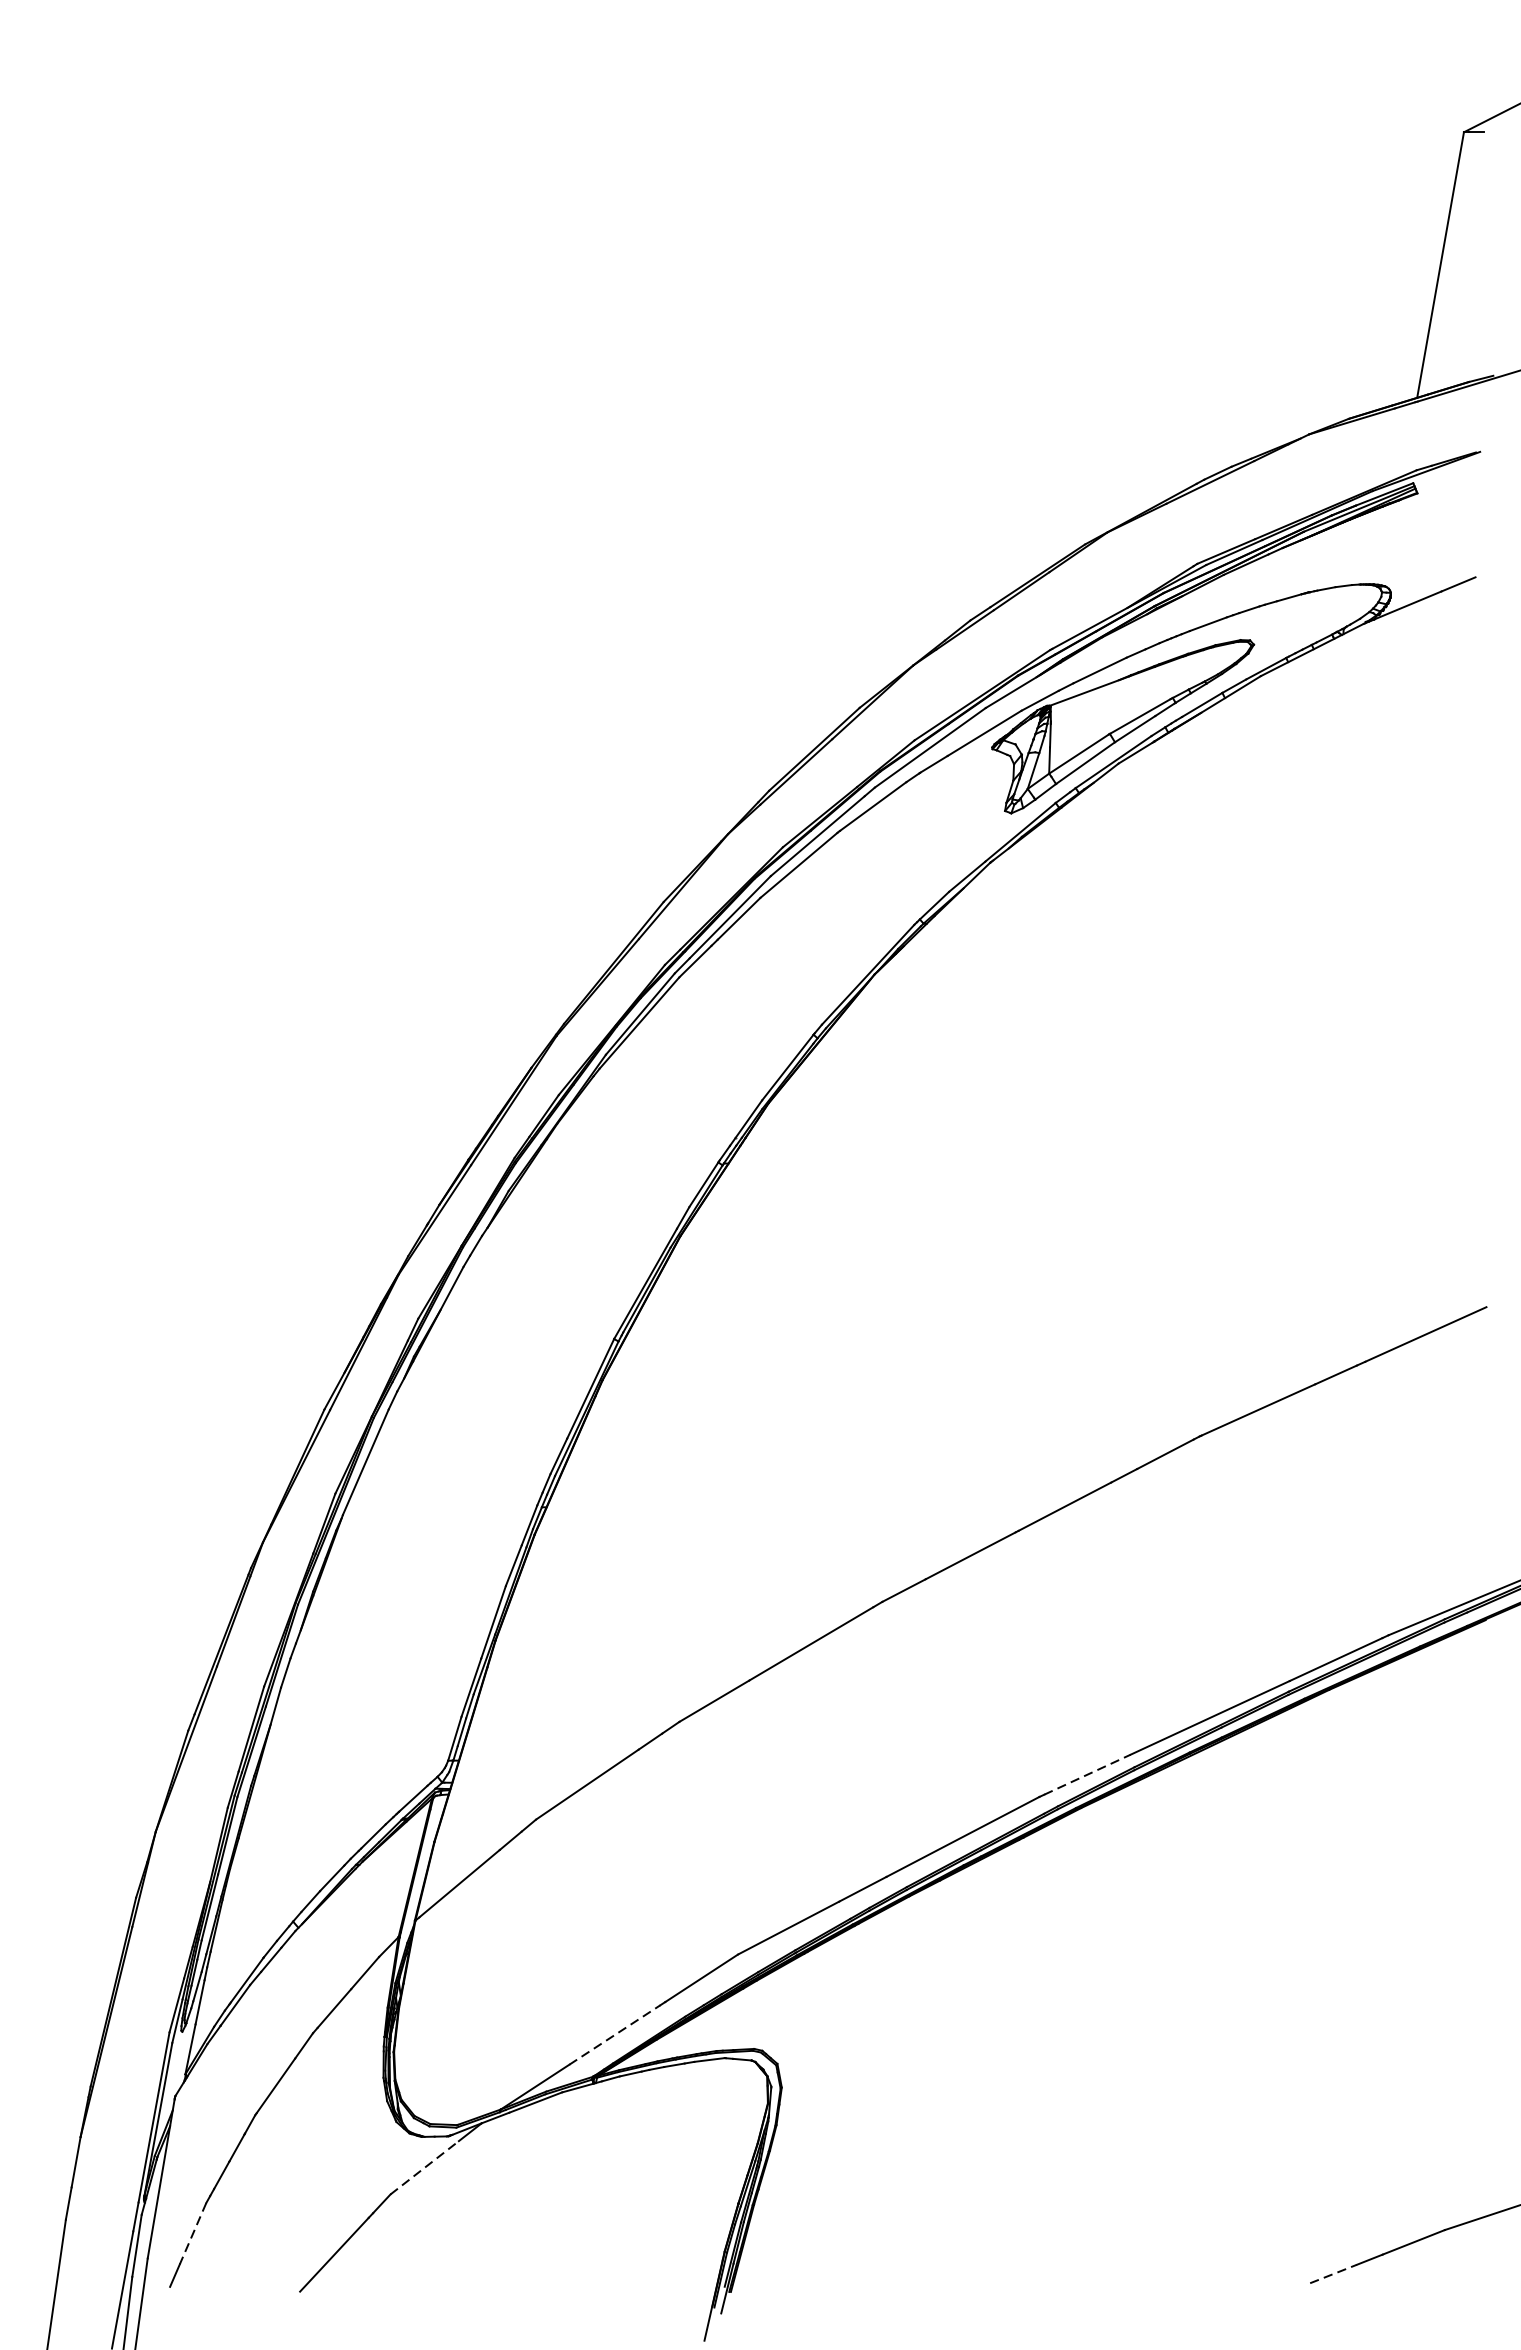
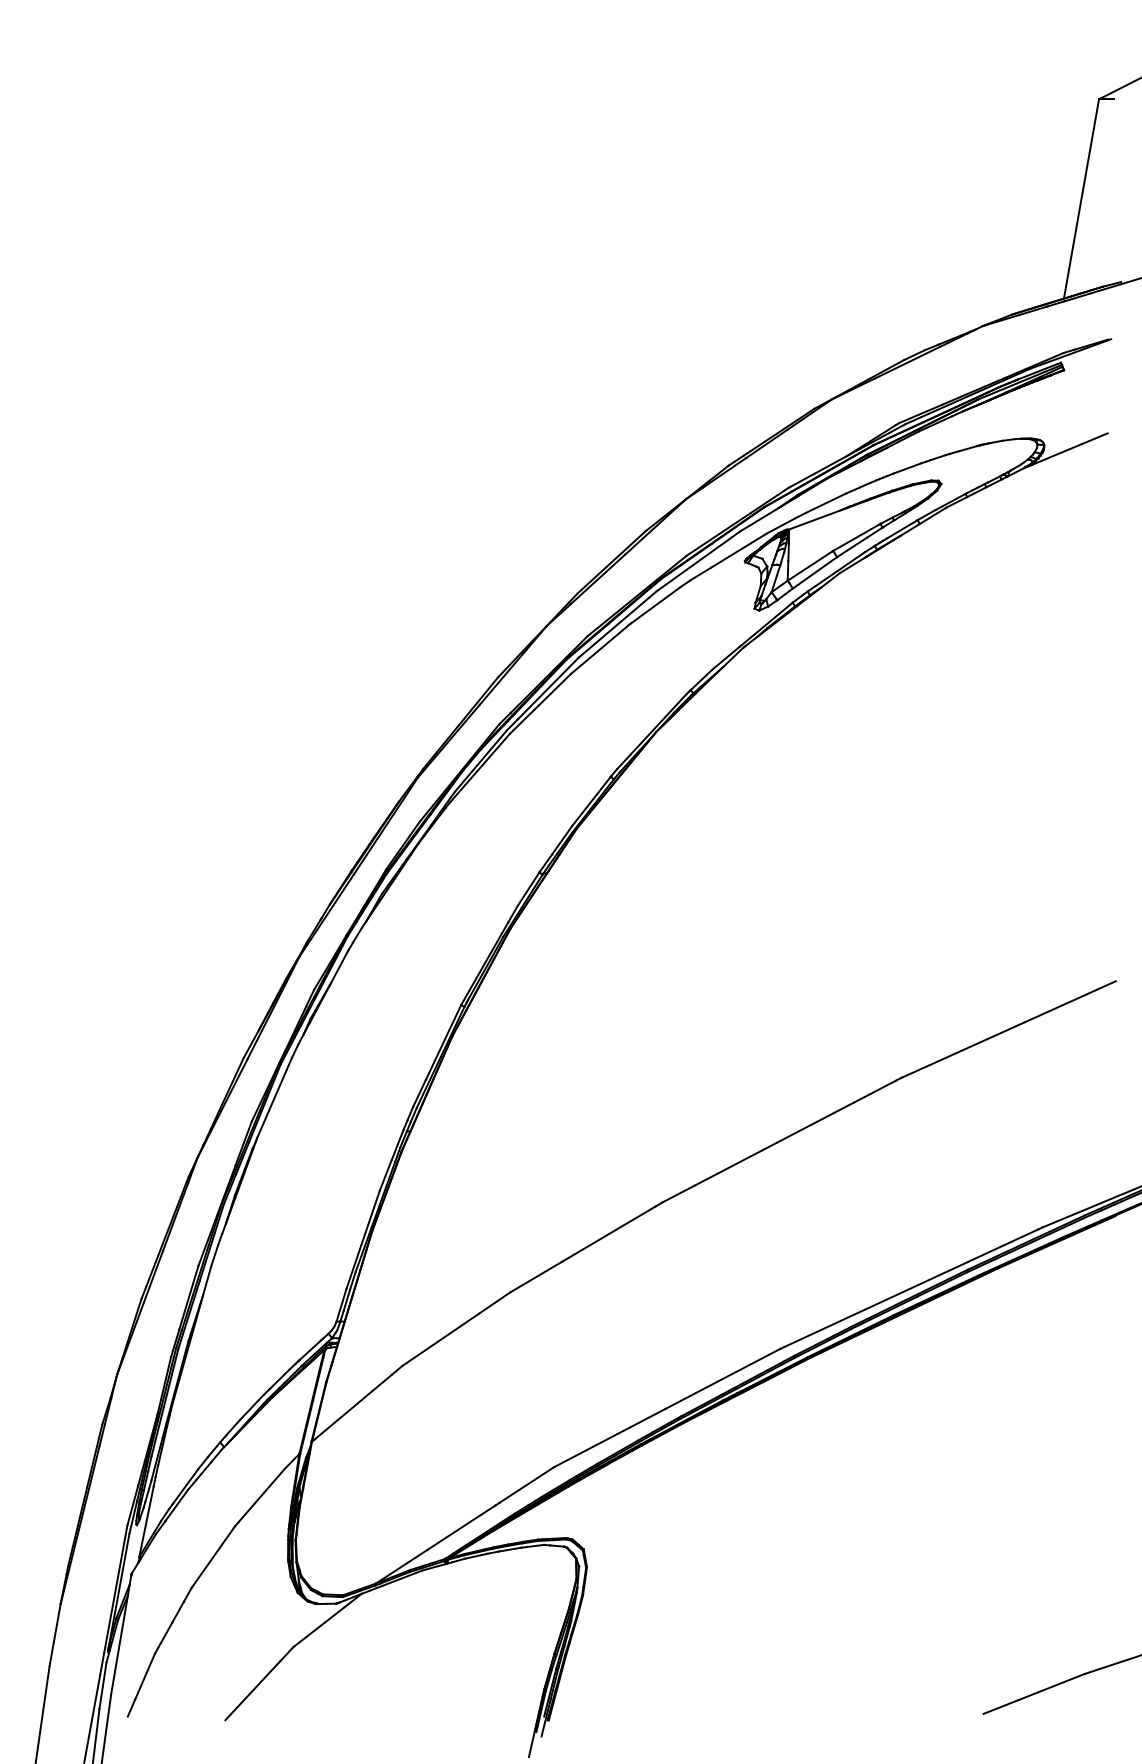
line: (1087, 1775) -> (816, 1332), dashed -> solid
line: (614, 2034) -> (461, 1527), dashed -> solid
line: (424, 2168) -> (318, 1627), dashed -> solid
line: (192, 2234) -> (144, 1677), dashed -> solid
line: (1334, 2273) -> (1001, 1706), dashed -> solid

